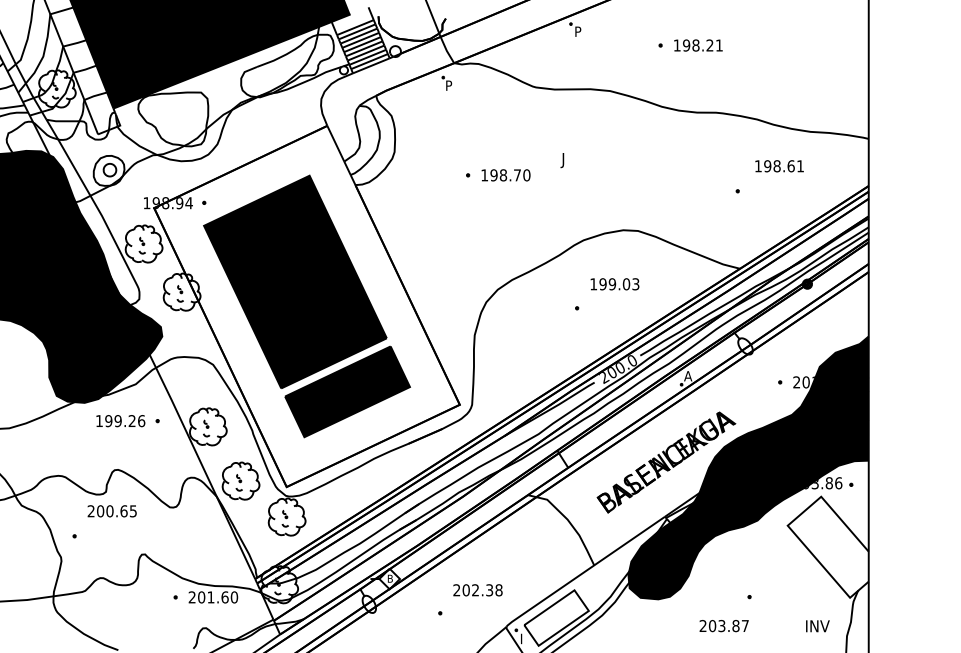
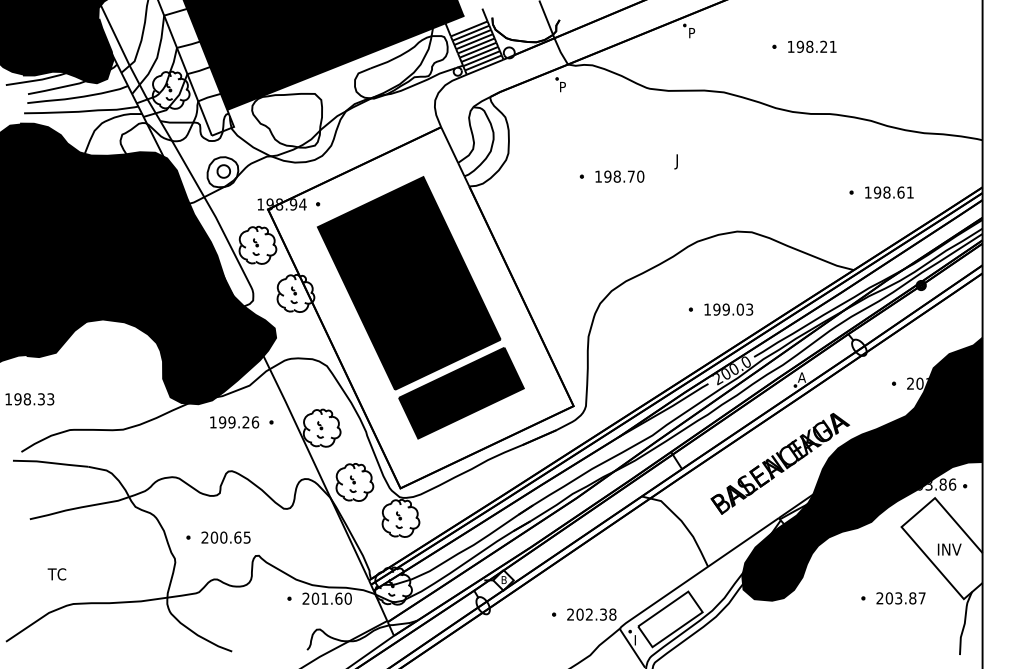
text: (779, 166) -> (889, 192), moved
text: (614, 284) -> (728, 309), moved
text: (111, 511) -> (225, 537), moved
text: (477, 590) -> (591, 614), moved
text: (723, 626) -> (900, 598), moved
text: (817, 626) -> (949, 549), moved

